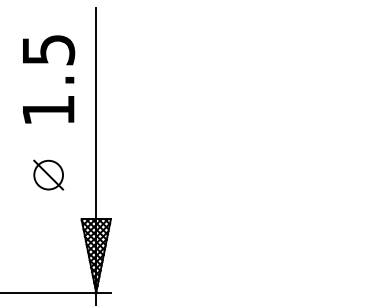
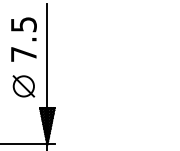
text: (47, 110) -> (23, 54), 1.5 -> 7.5
part: (47, 175) -> (23, 86), size x1.43

